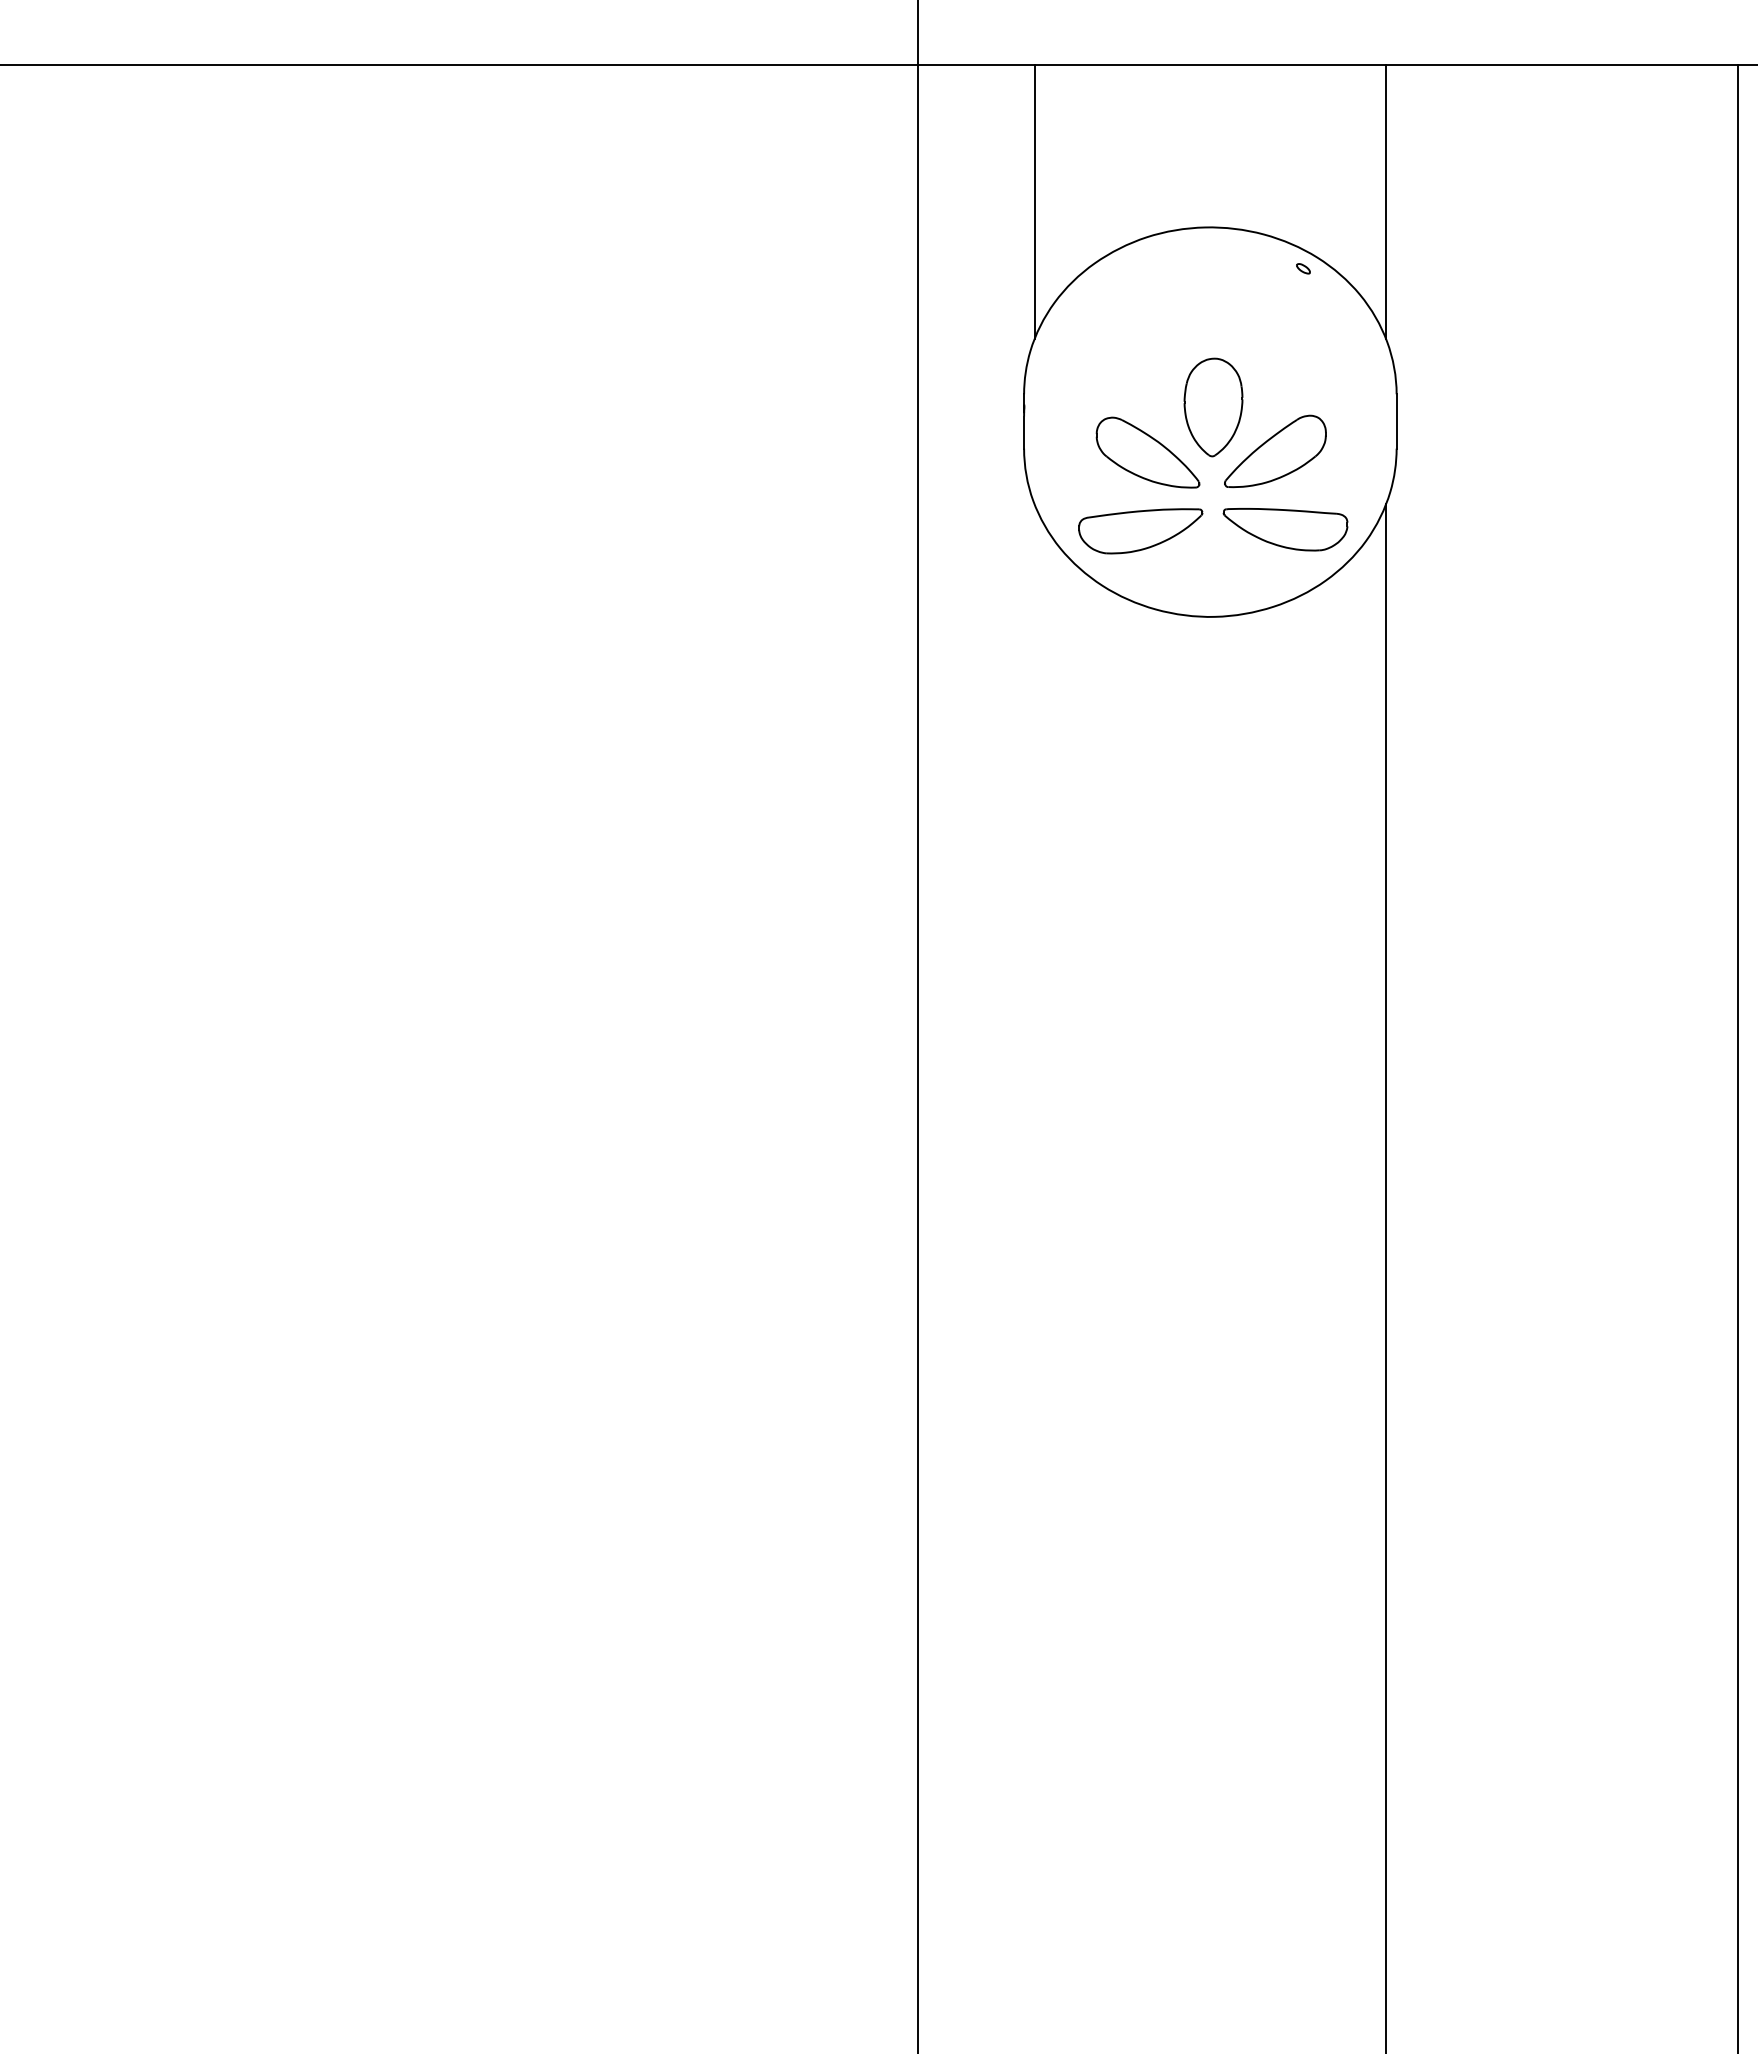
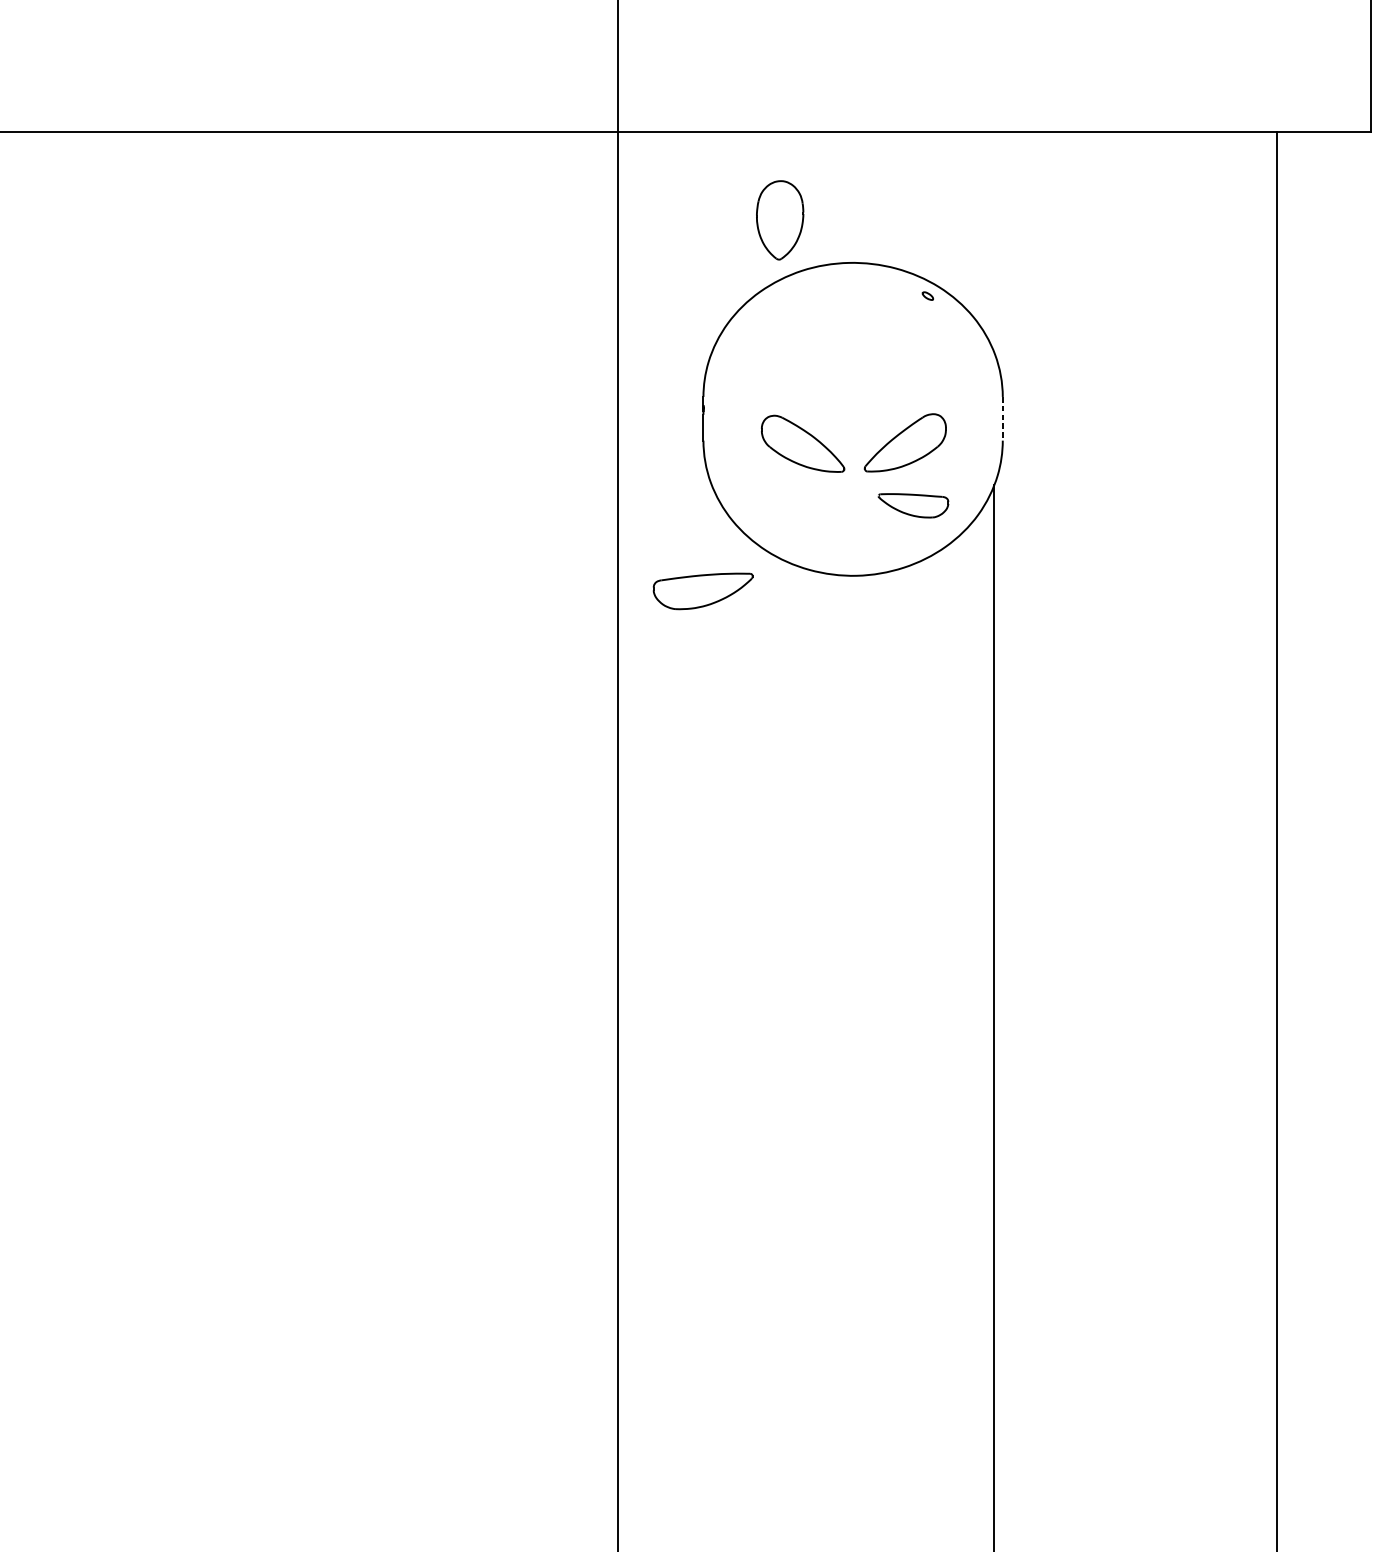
line: (1034, 202) -> (711, 242), removed
line: (1386, 202) -> (994, 242), removed
part: (1213, 407) -> (780, 220), moved
line: (1396, 421) -> (1002, 418), solid -> dashed
part: (1285, 529) -> (913, 505), size x0.7
part: (1140, 531) -> (702, 591), moved

